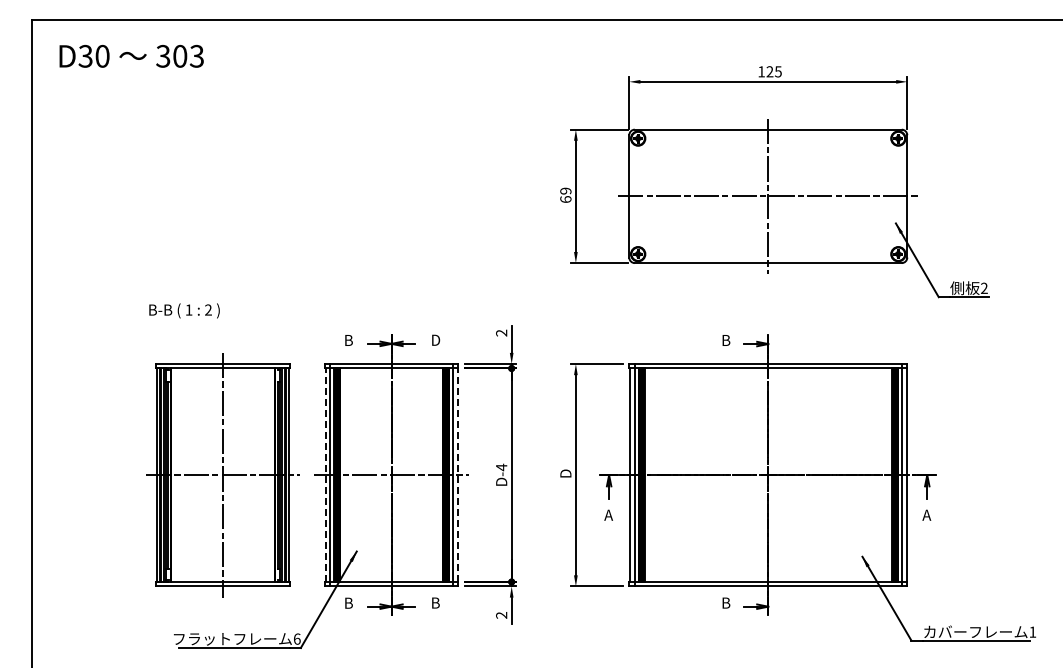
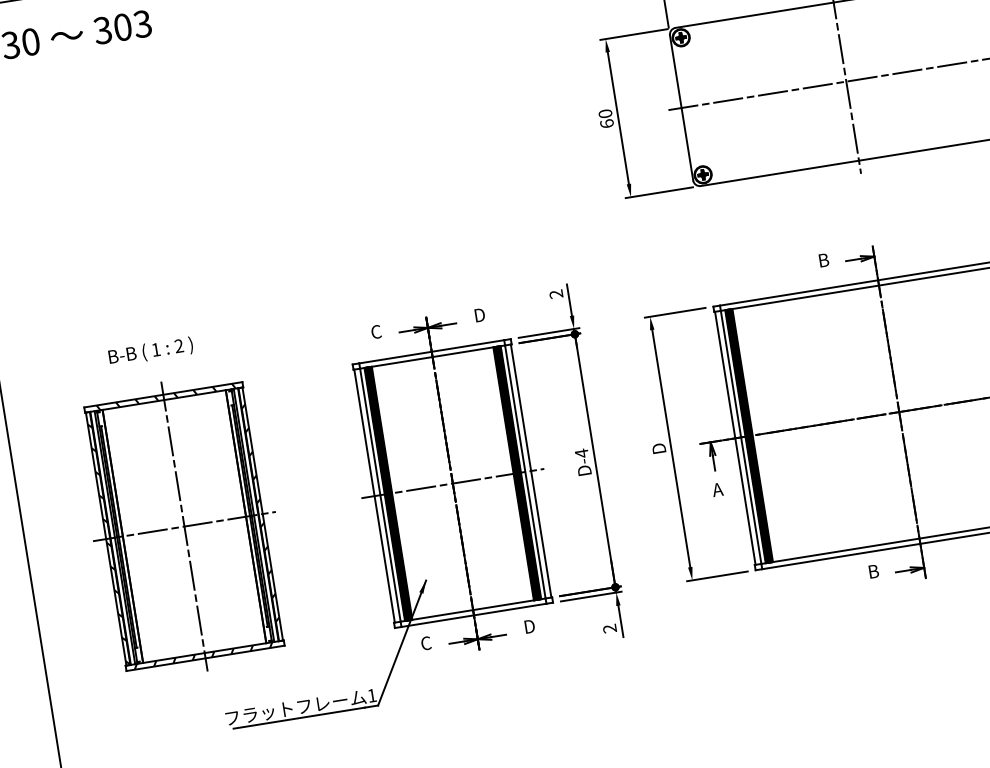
text: (565, 190) -> (604, 113), 69 -> 60
text: (184, 310) -> (150, 351), moved
text: (348, 340) -> (376, 332), B -> C
part: (222, 475) -> (183, 526), moved
line: (325, 475) -> (374, 496), dashed -> solid
line: (457, 475) -> (531, 471), dashed -> solid
text: (348, 602) -> (425, 642), B -> C
text: (436, 602) -> (530, 625), B -> D
text: (297, 638) -> (372, 694), 6 -> 1

